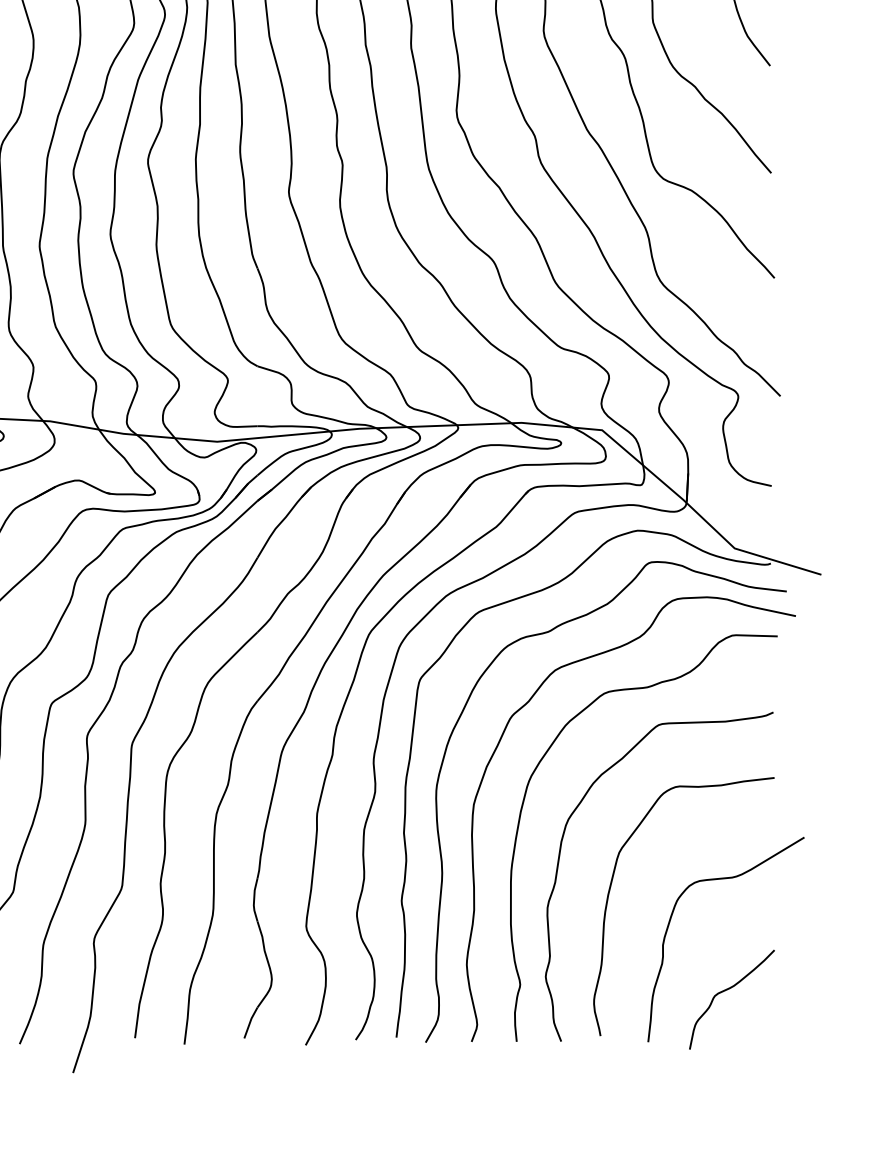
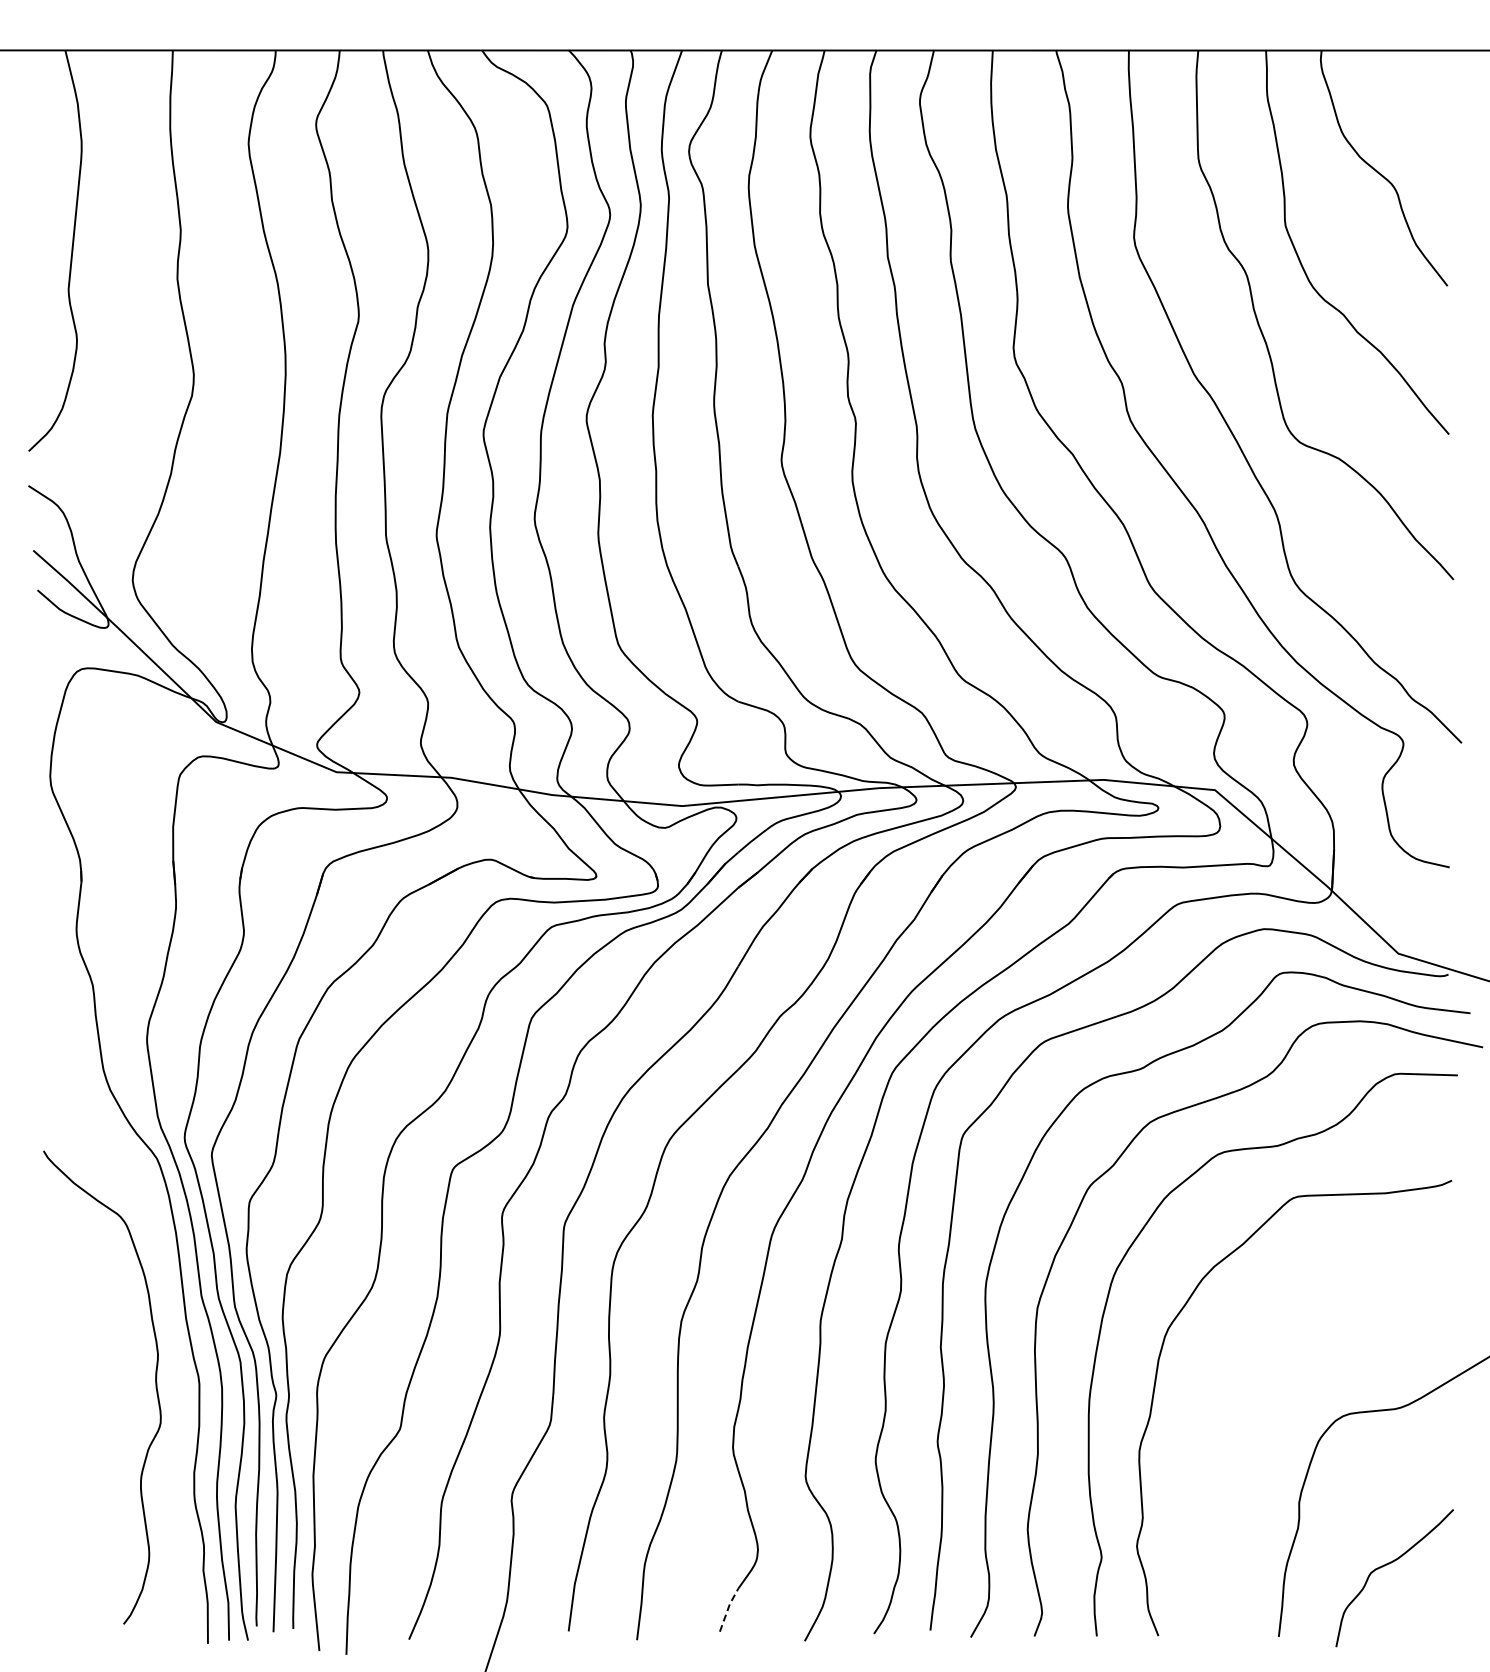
curve: (609, 893) -> (1225, 1430), removed
line: (250, 1021) -> (728, 1608), solid -> dashed

